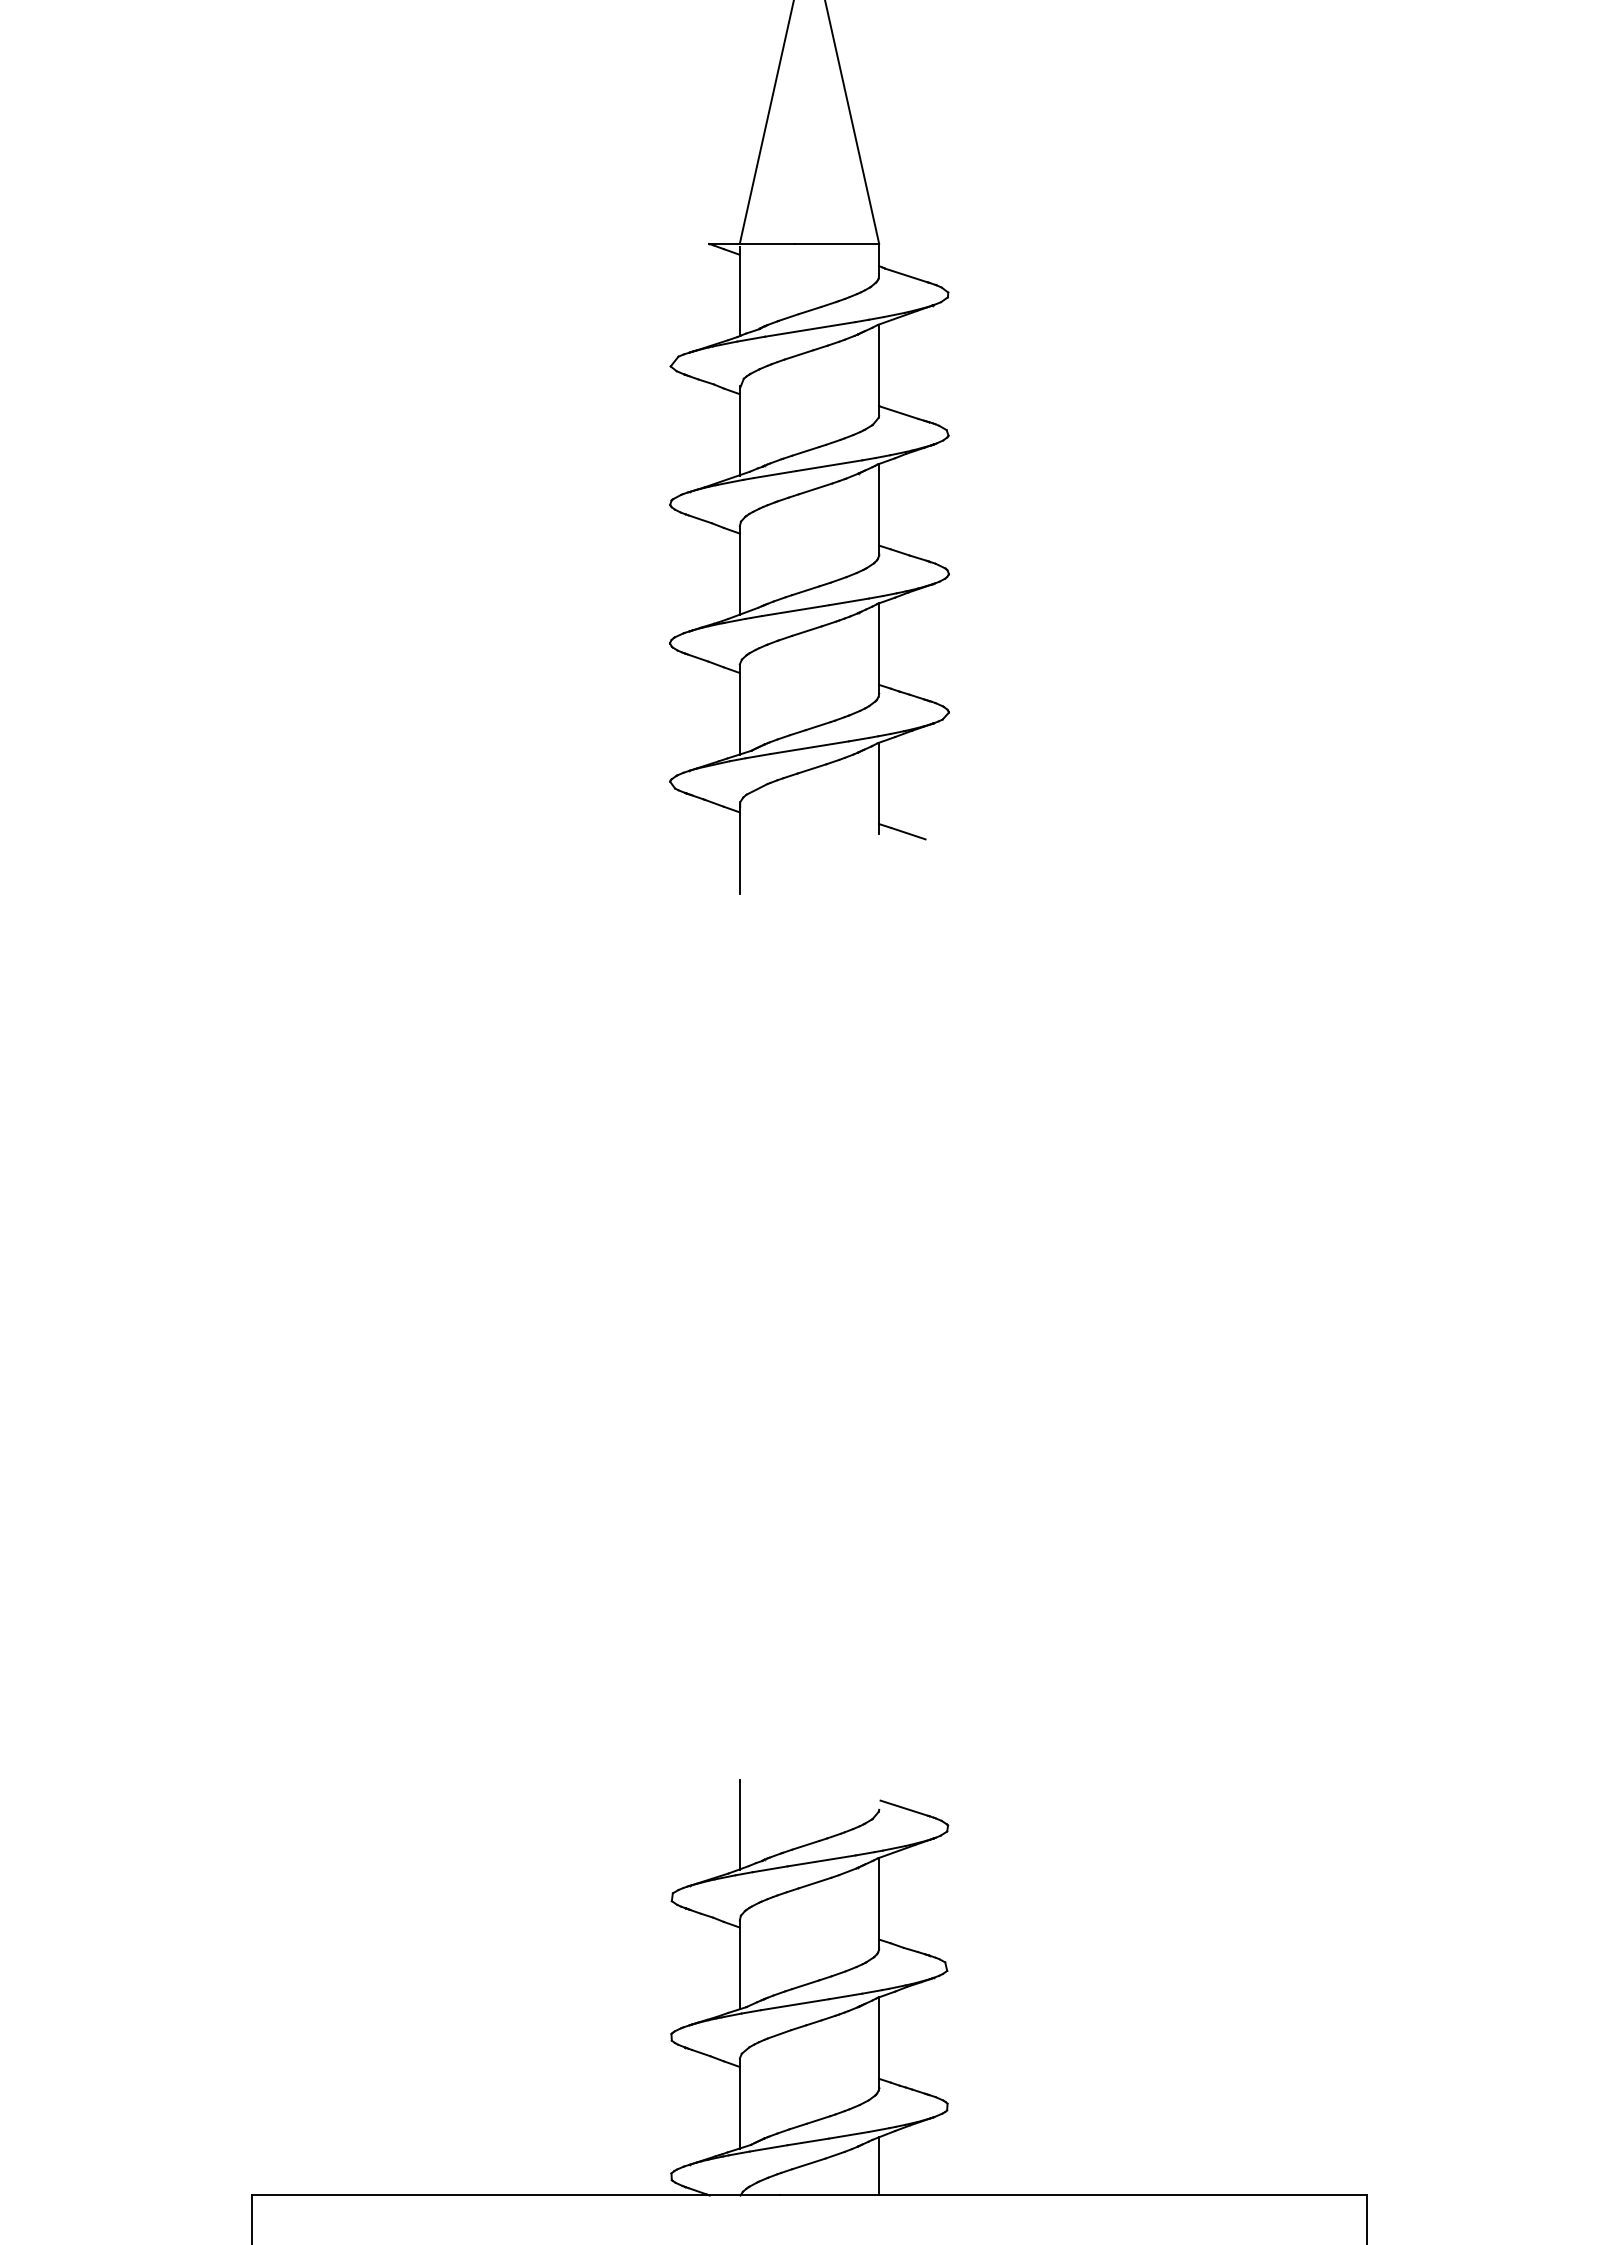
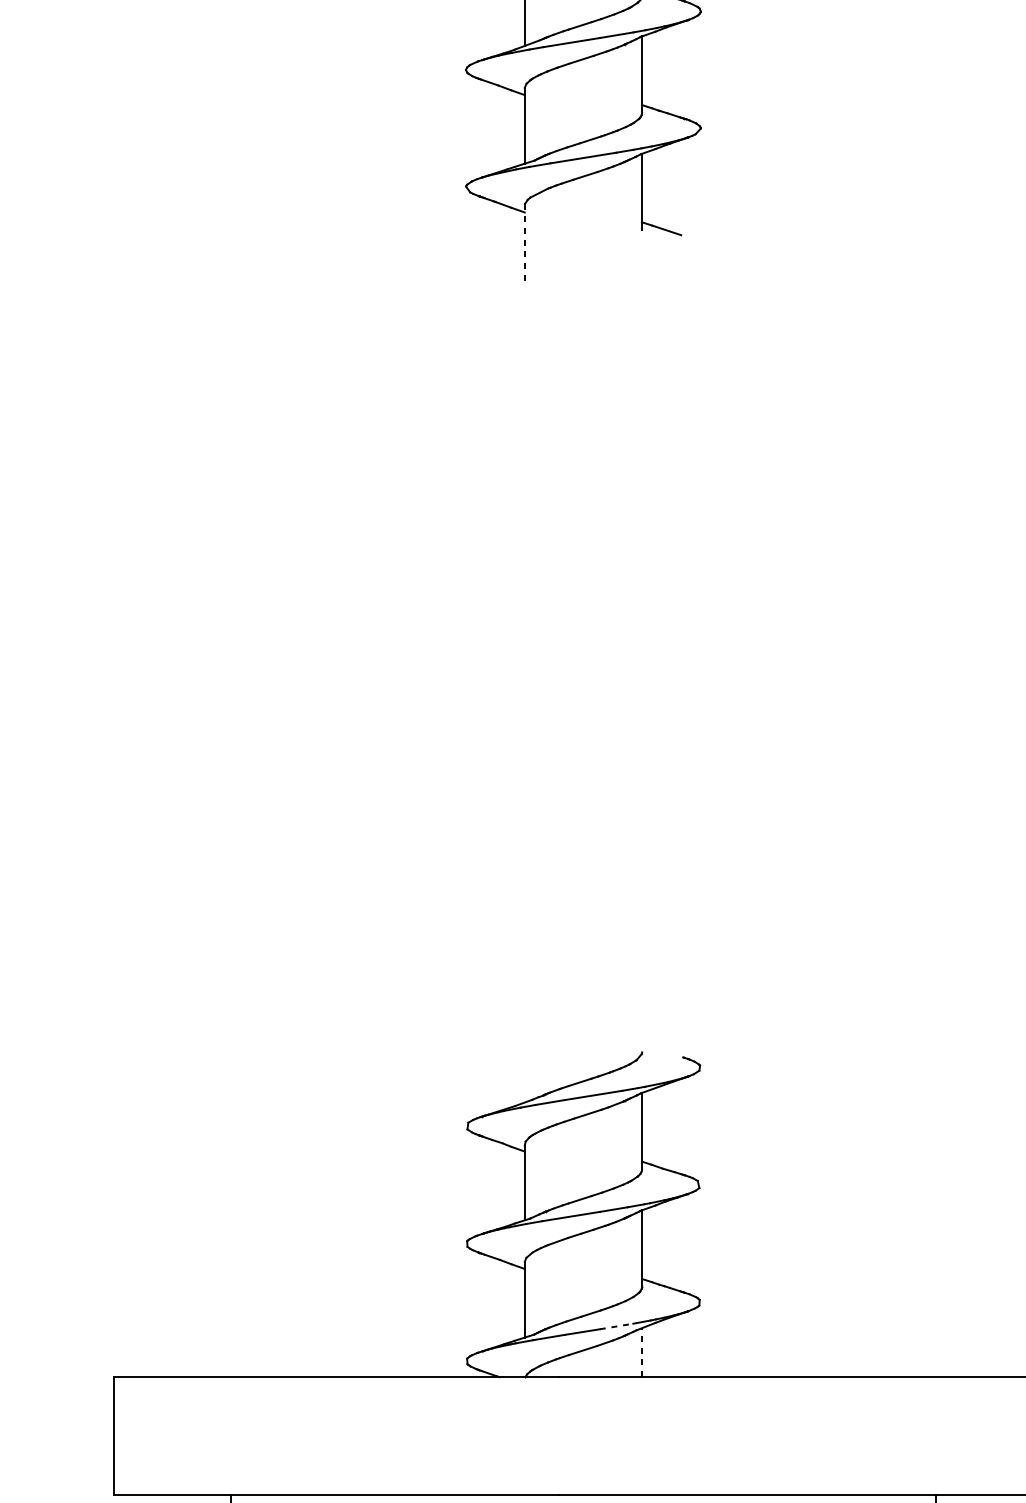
line: (739, 849) -> (524, 243), solid -> dashed
line: (903, 1807) -> (662, 1050), removed
line: (739, 1824) -> (524, 1064), removed
line: (849, 2135) -> (617, 1326), solid -> dashed
line: (879, 2165) -> (642, 1351), solid -> dashed

